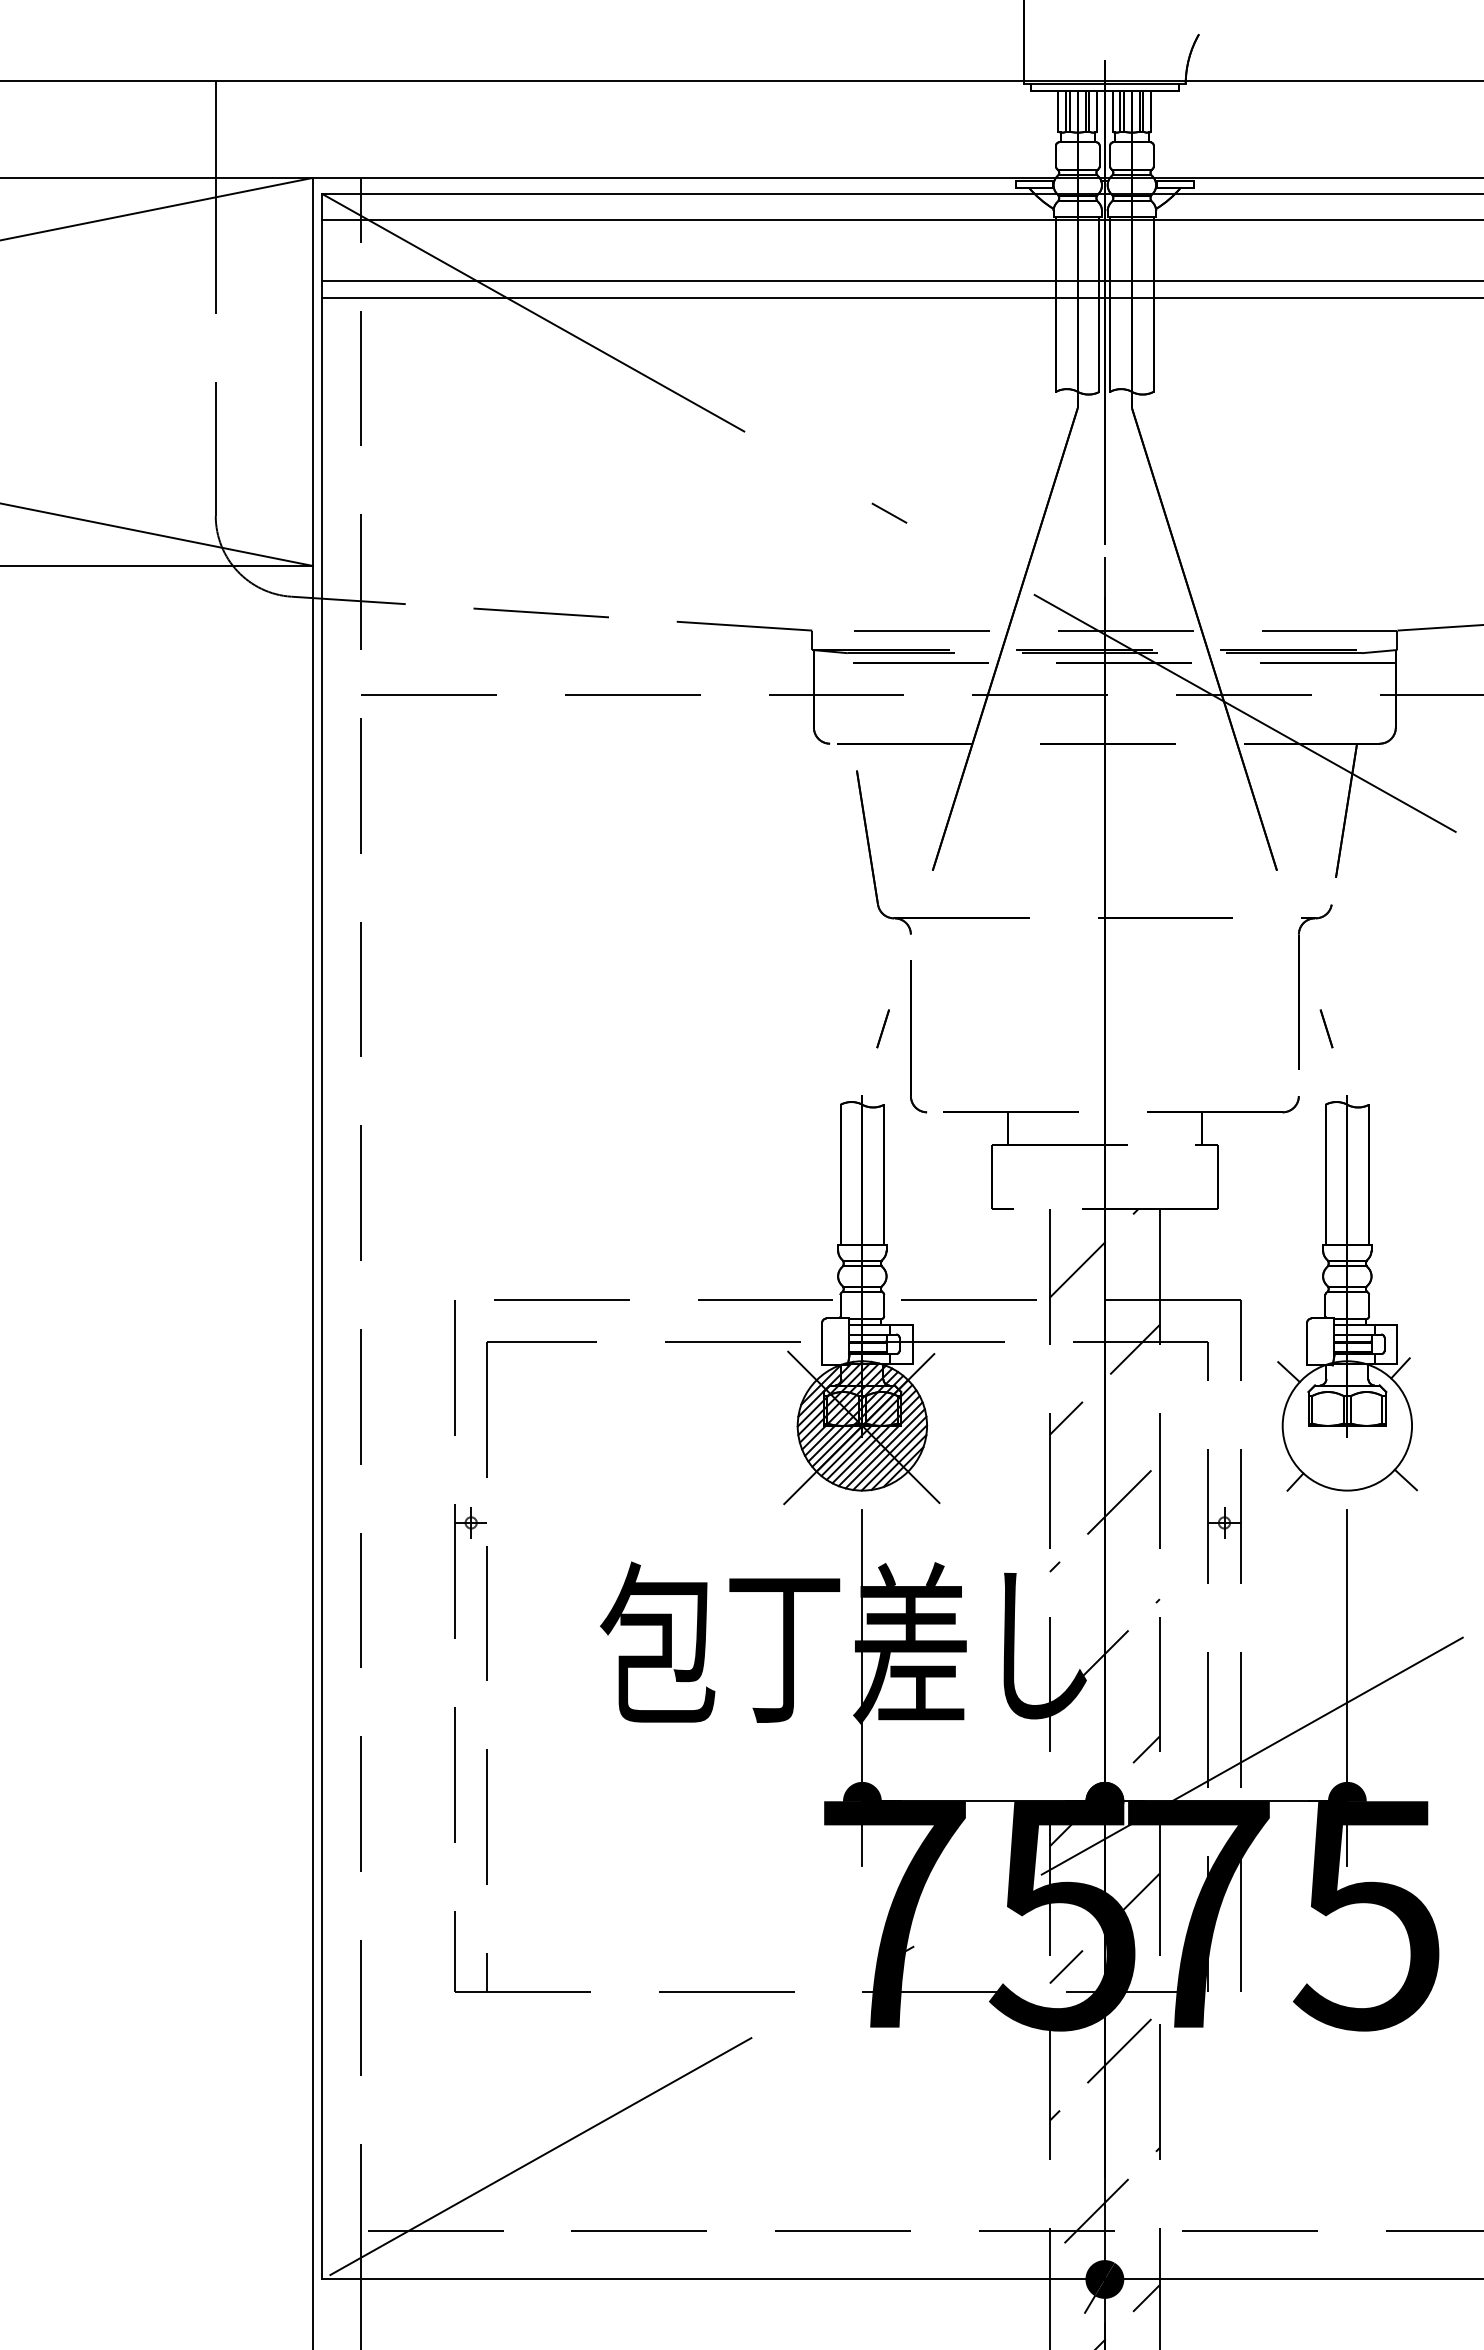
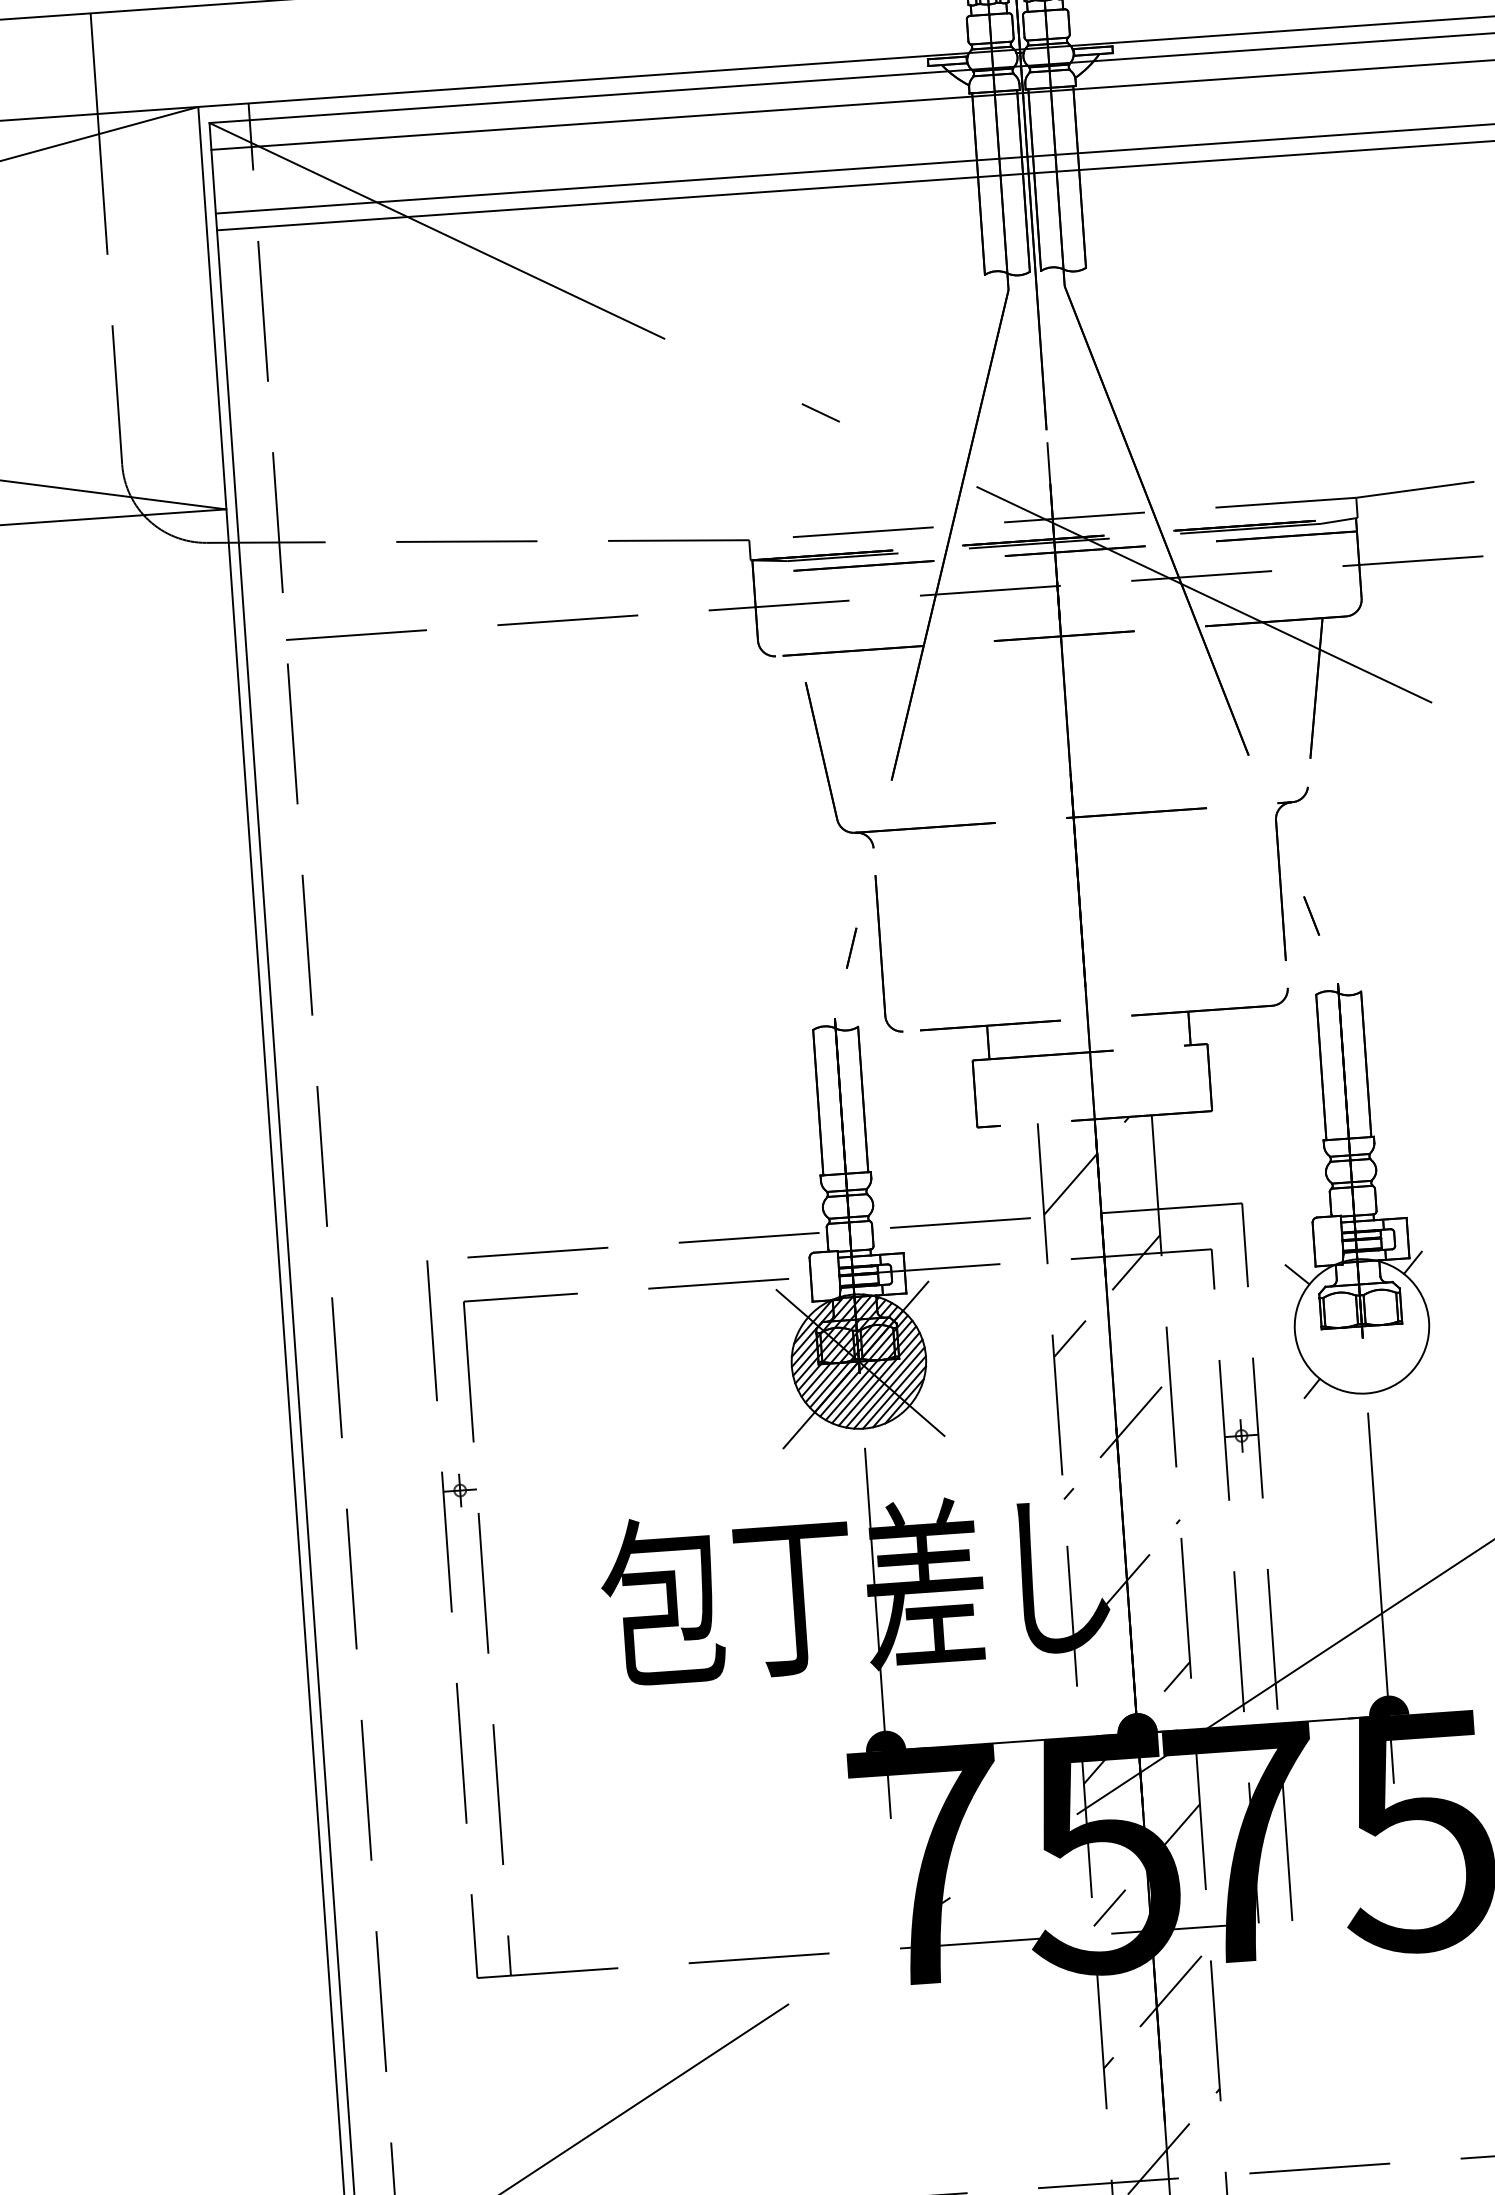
line: (1405, 1479) -> (1426, 1377), removed

